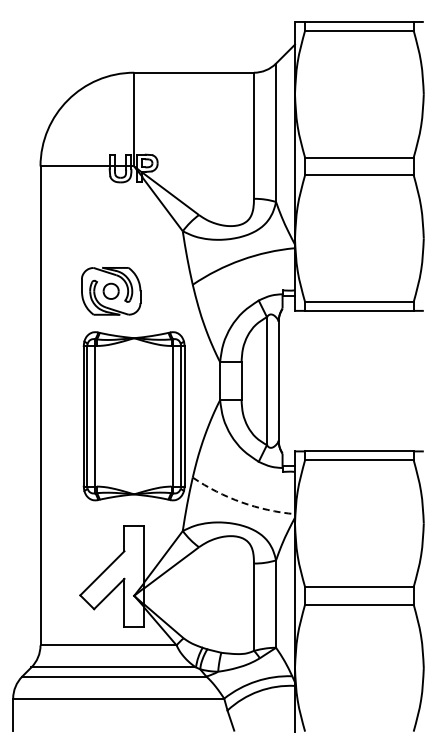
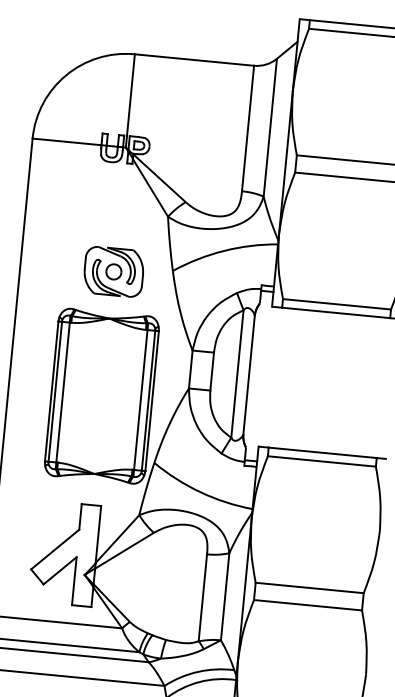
part: (111, 291) -> (114, 272), moved
arc: (241, 502) -> (200, 492), dashed -> solid

